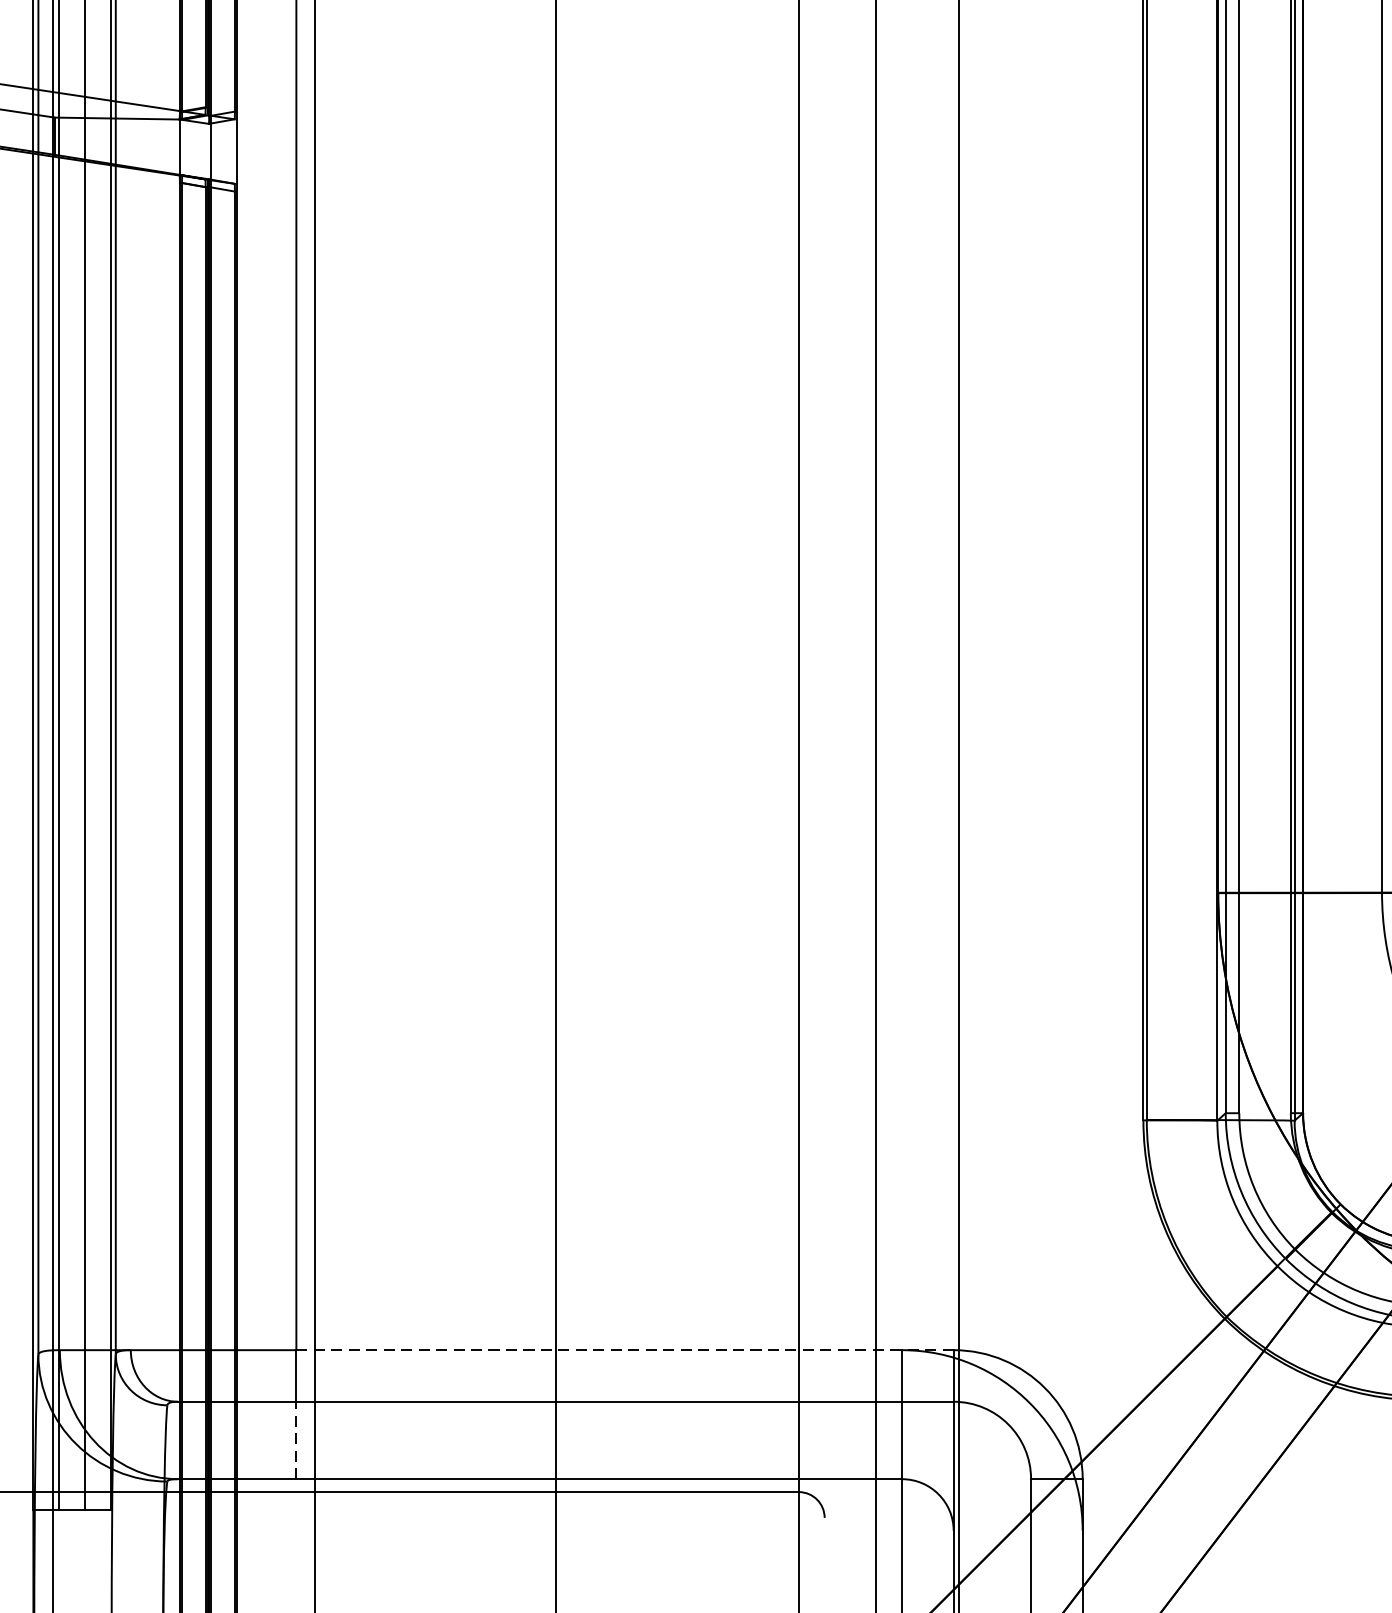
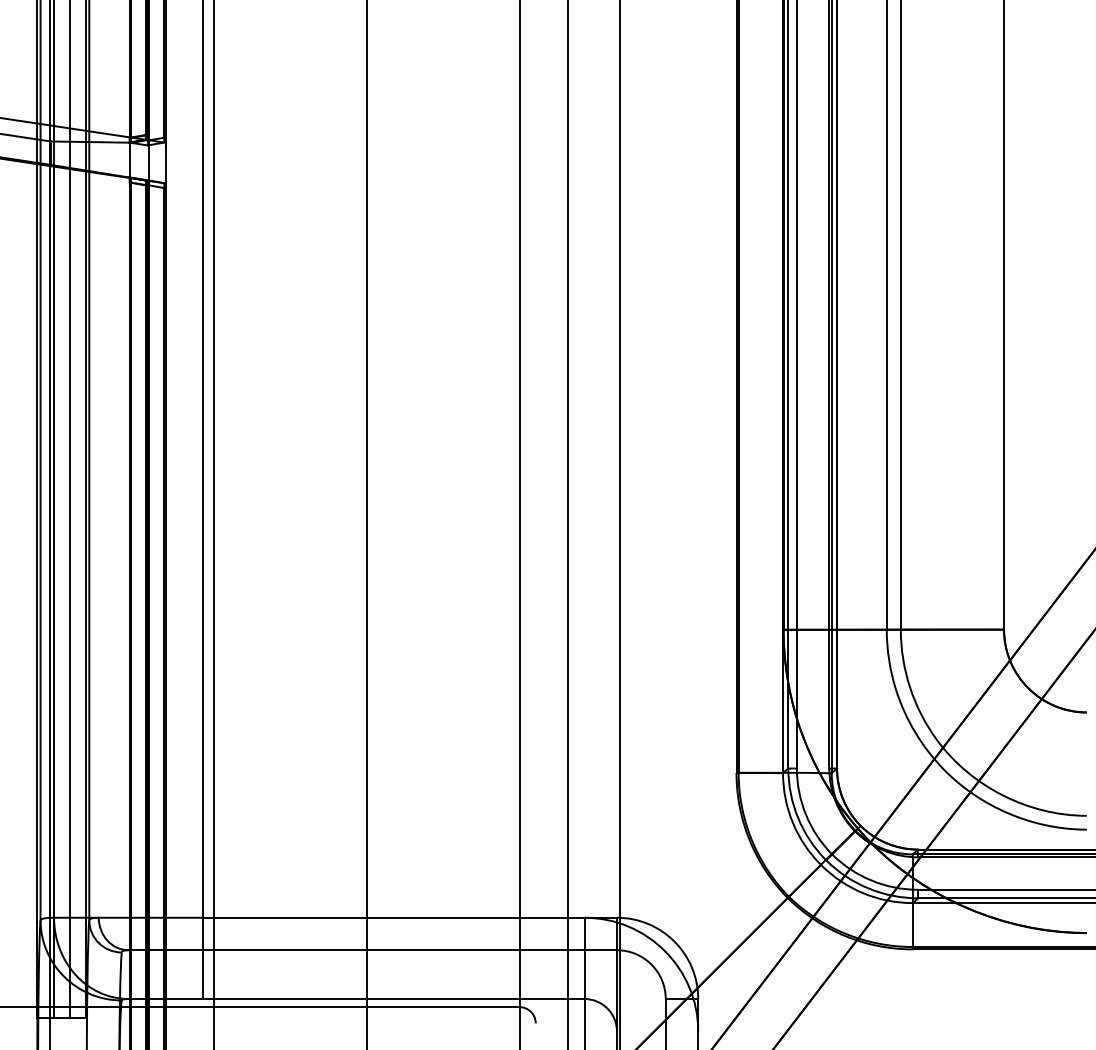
line: (625, 1349) -> (410, 917), dashed -> solid
line: (297, 1440) -> (203, 974), dashed -> solid

